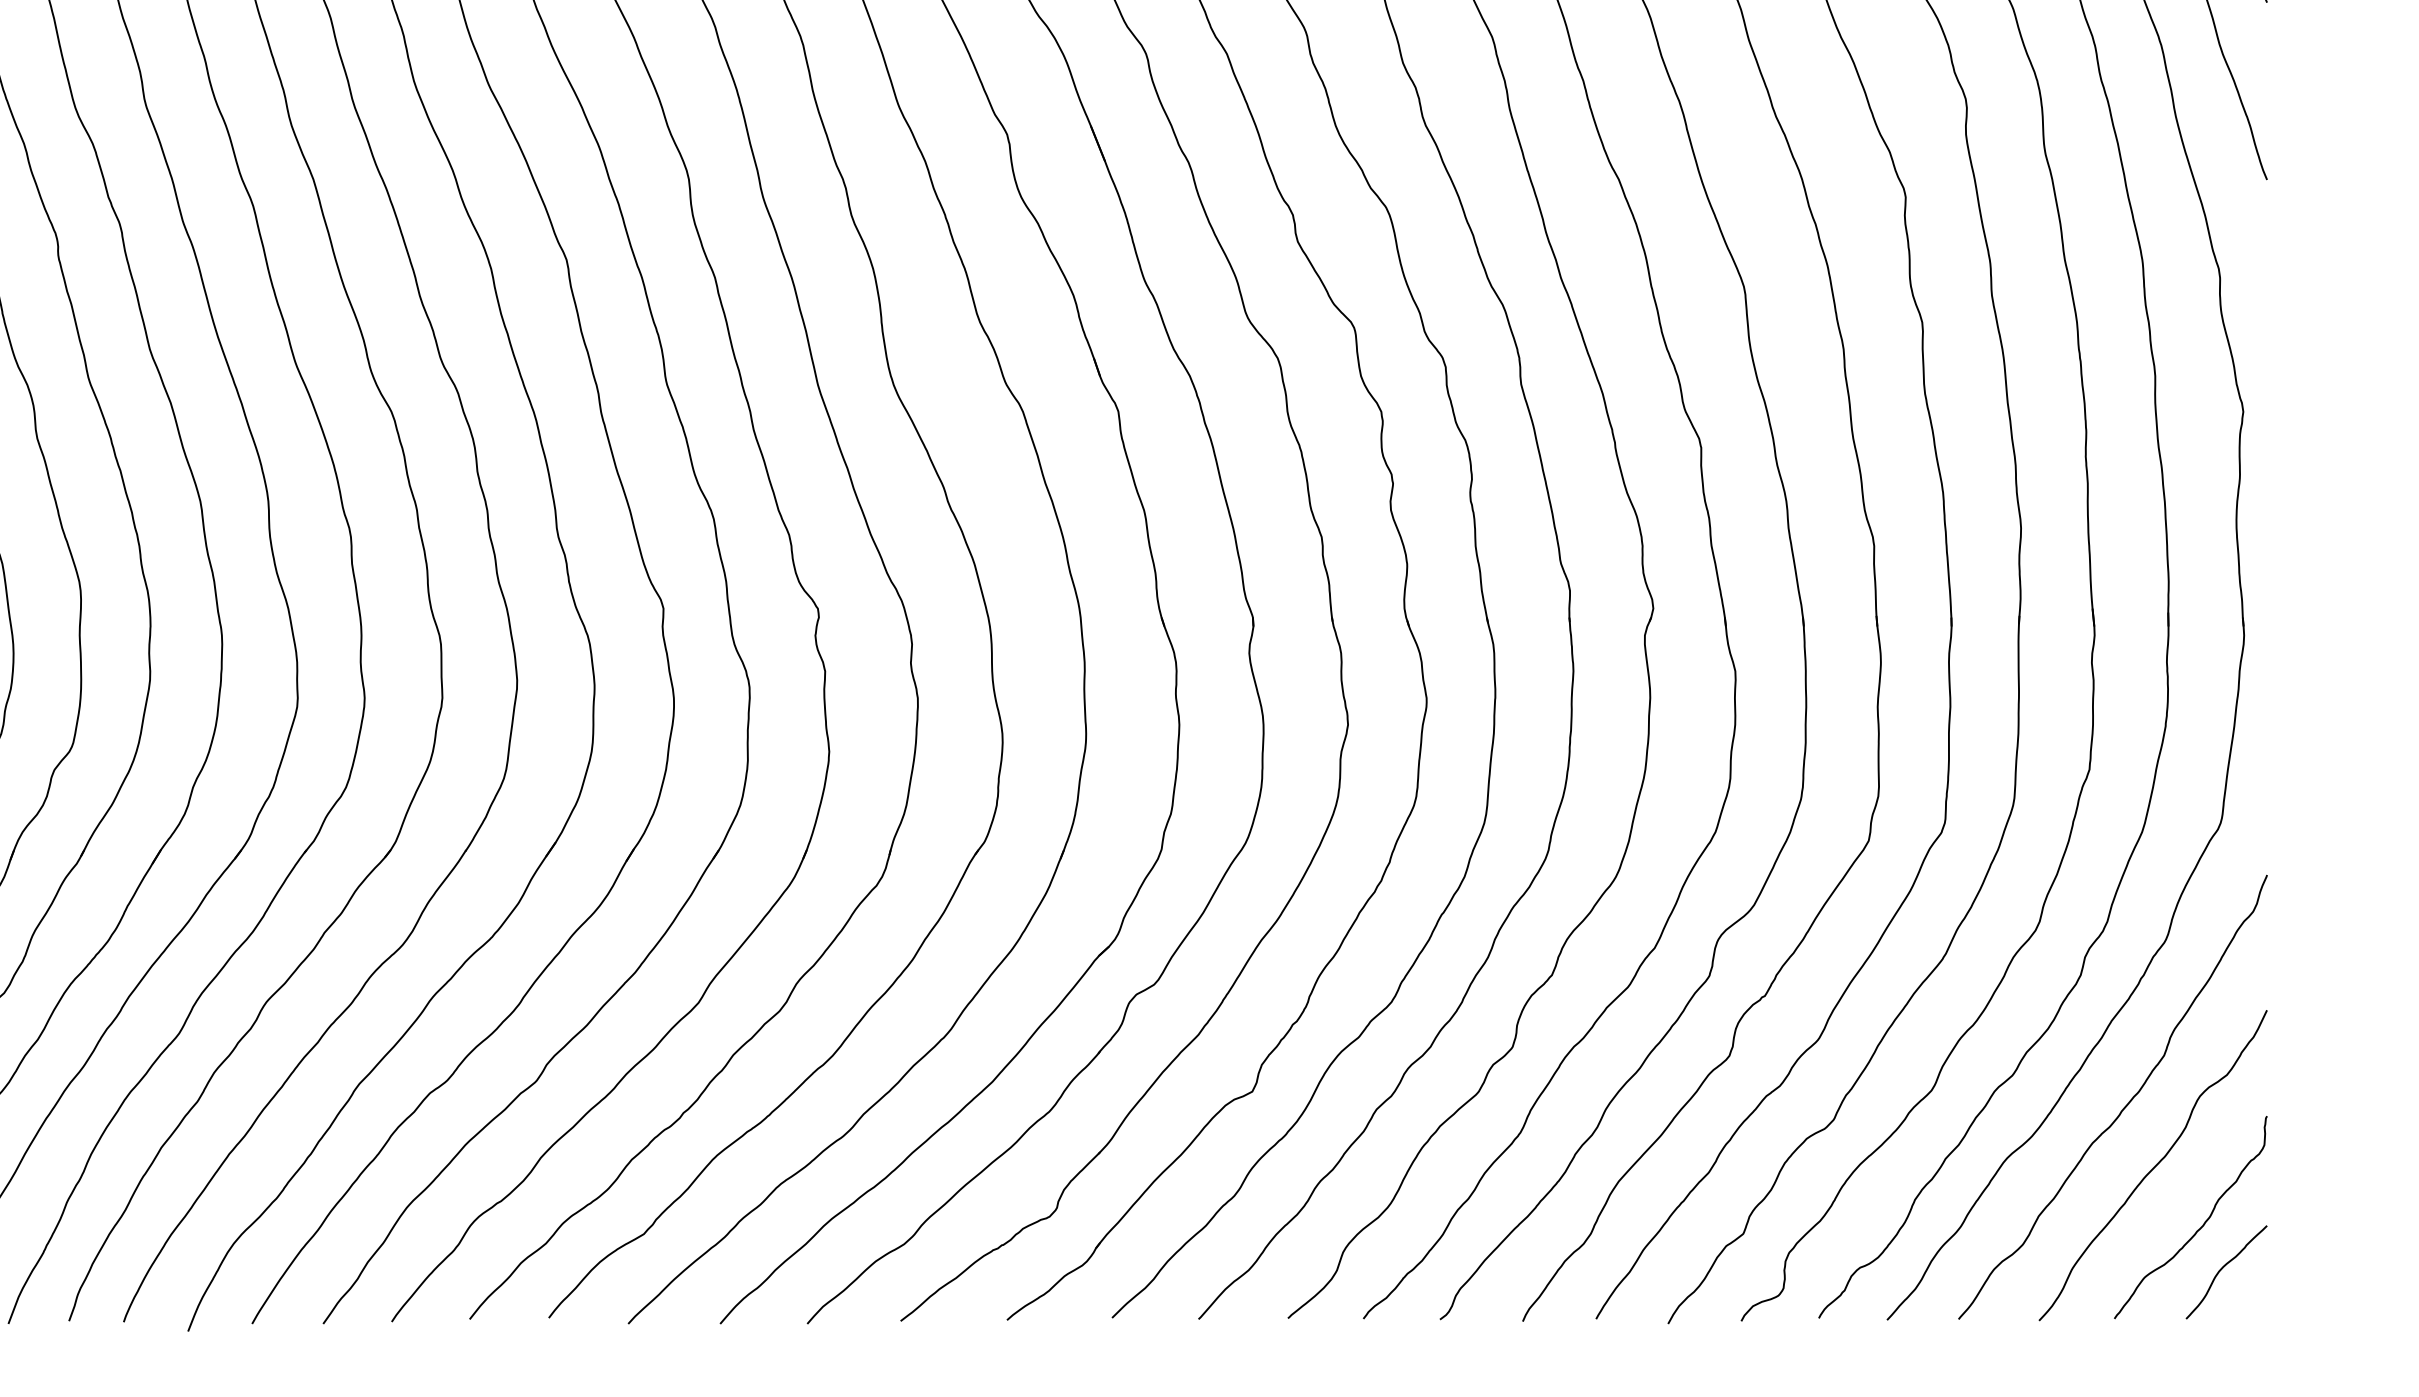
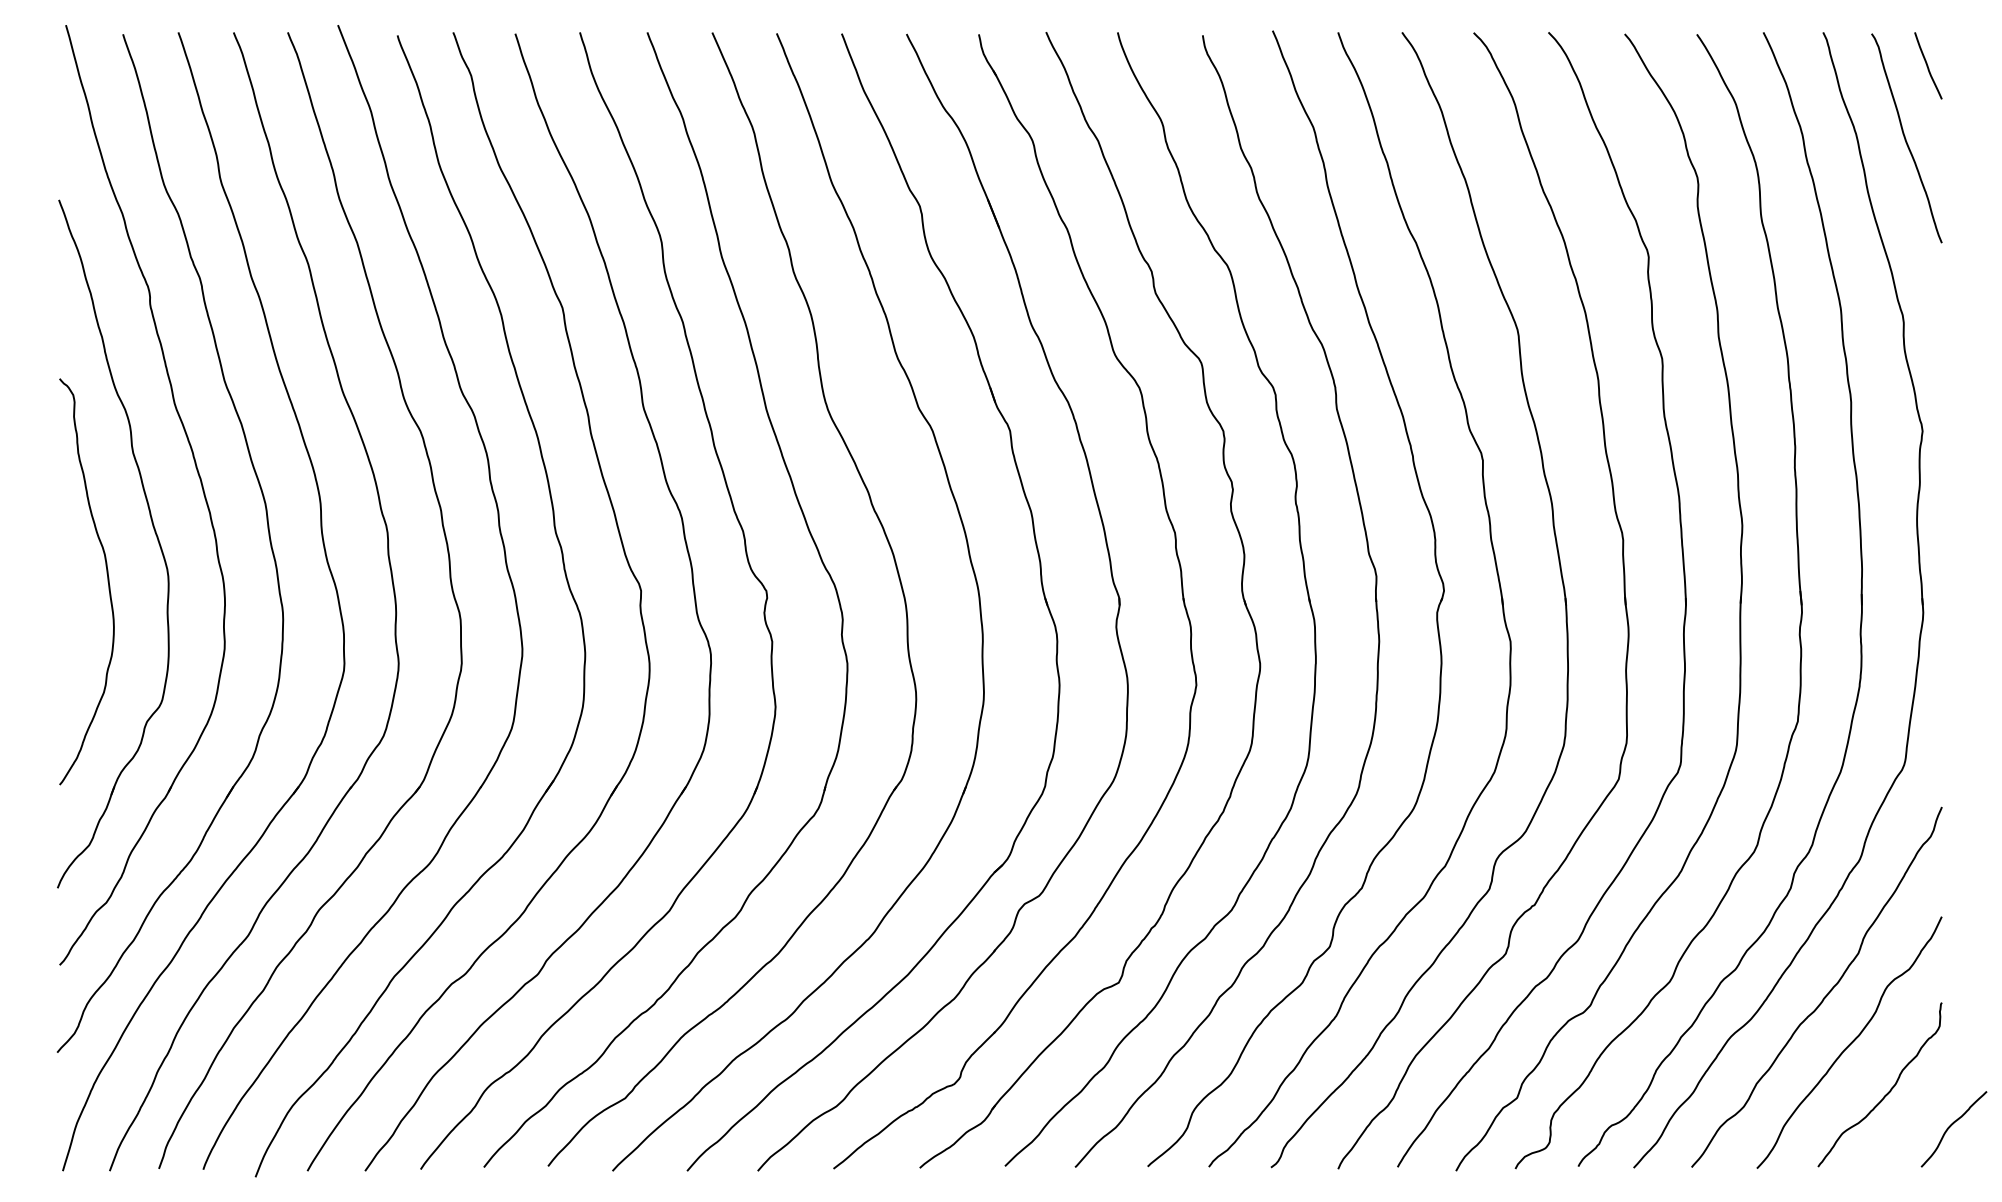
curve: (2223, 1268) -> (1951, 1126), moved

